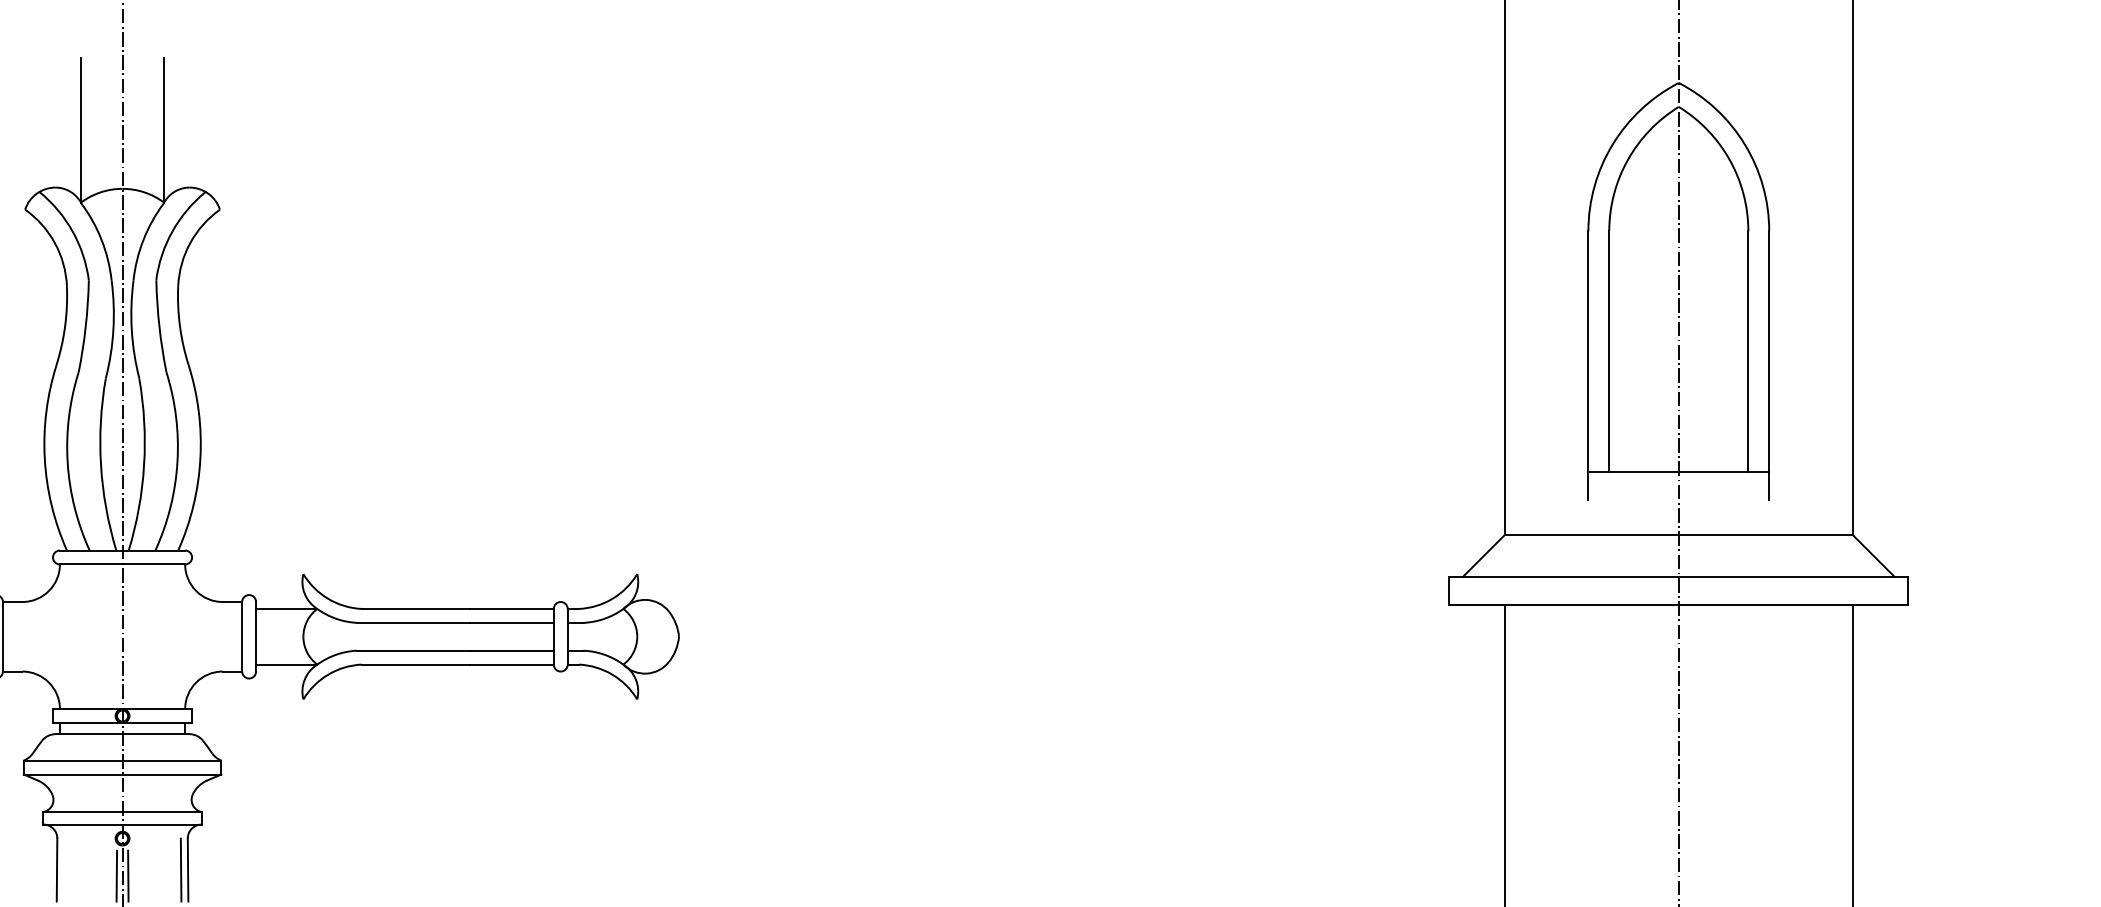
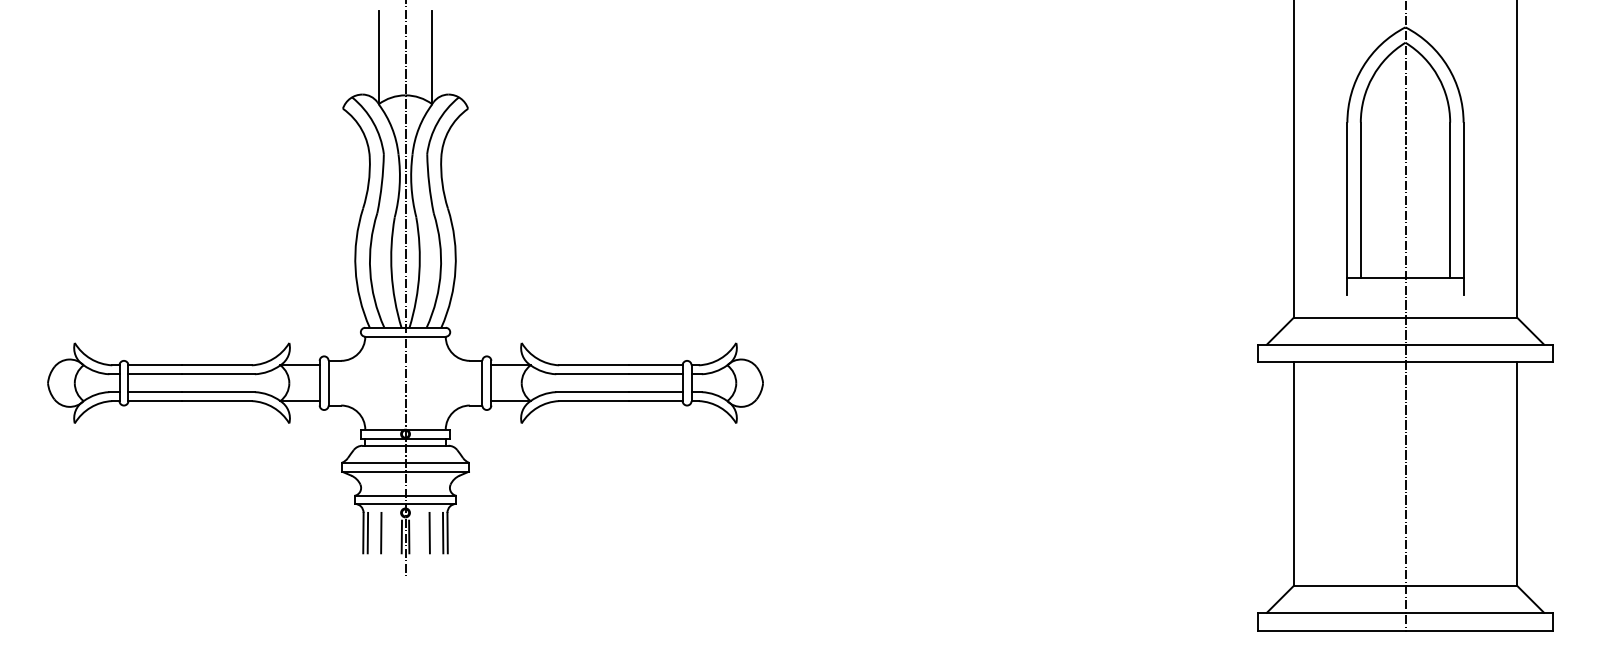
line: (63, 869) -> (367, 532), added
line: (85, 869) -> (381, 532), added
line: (159, 869) -> (429, 532), added

